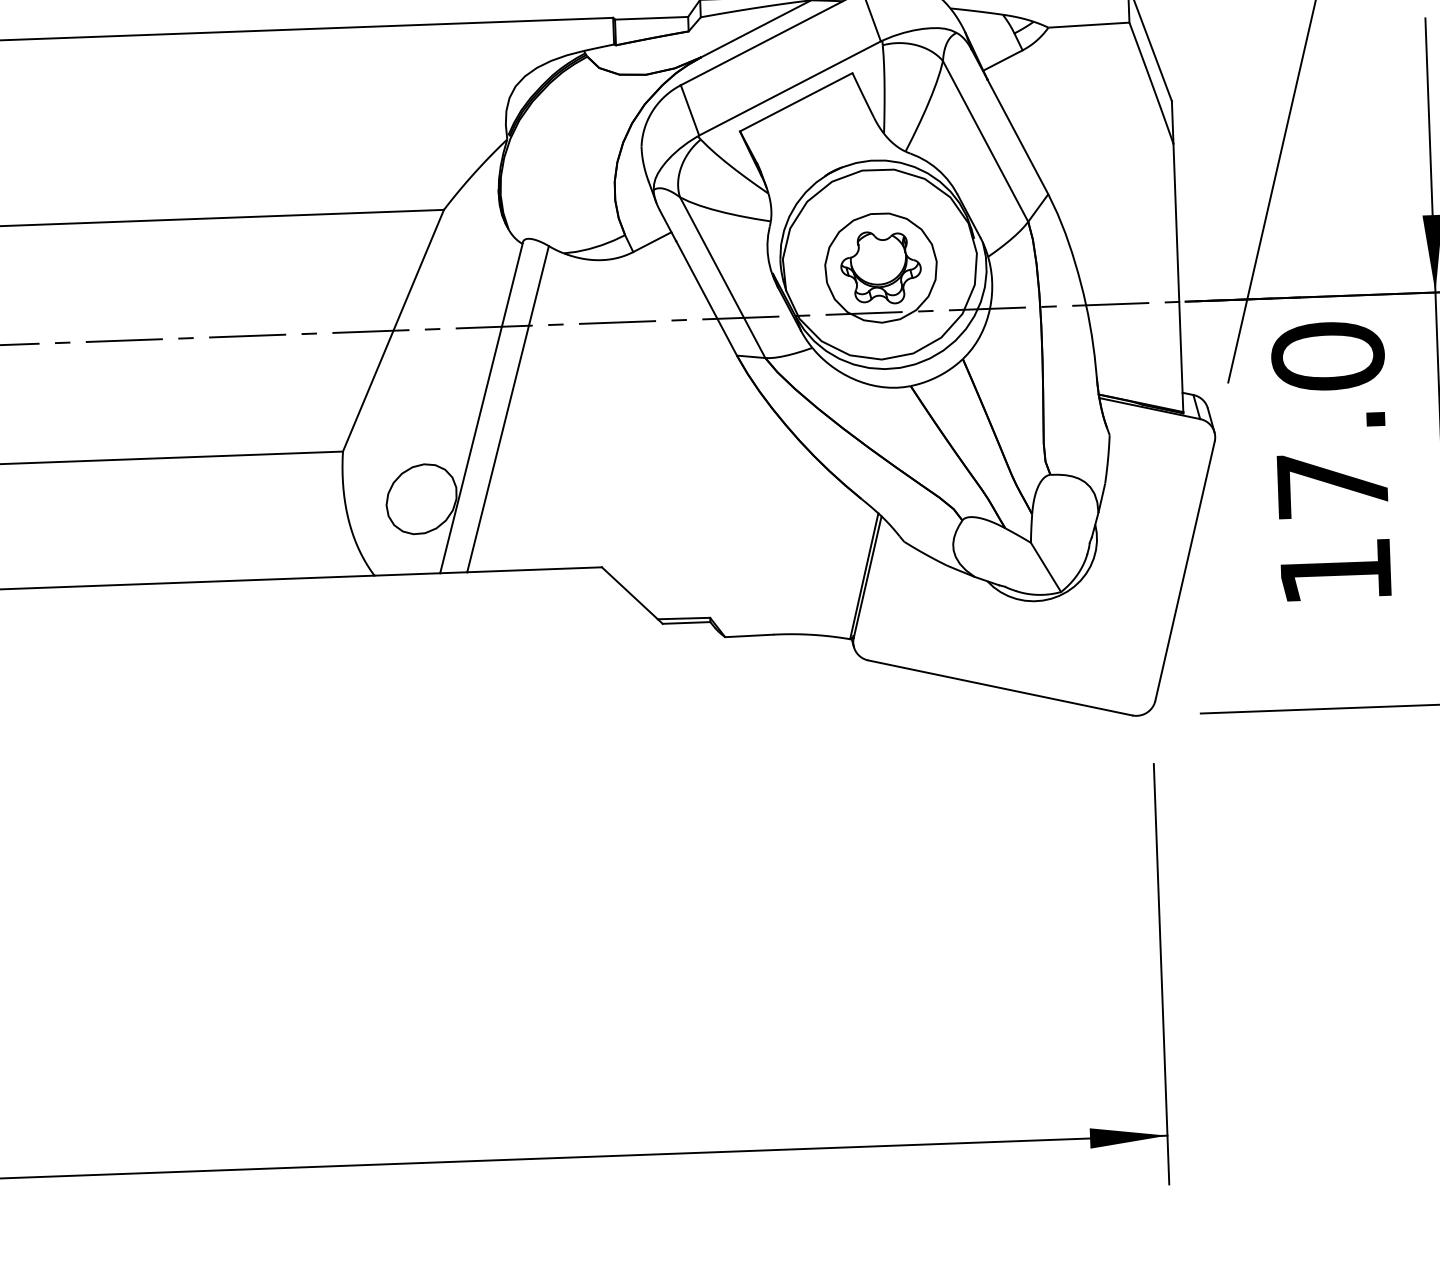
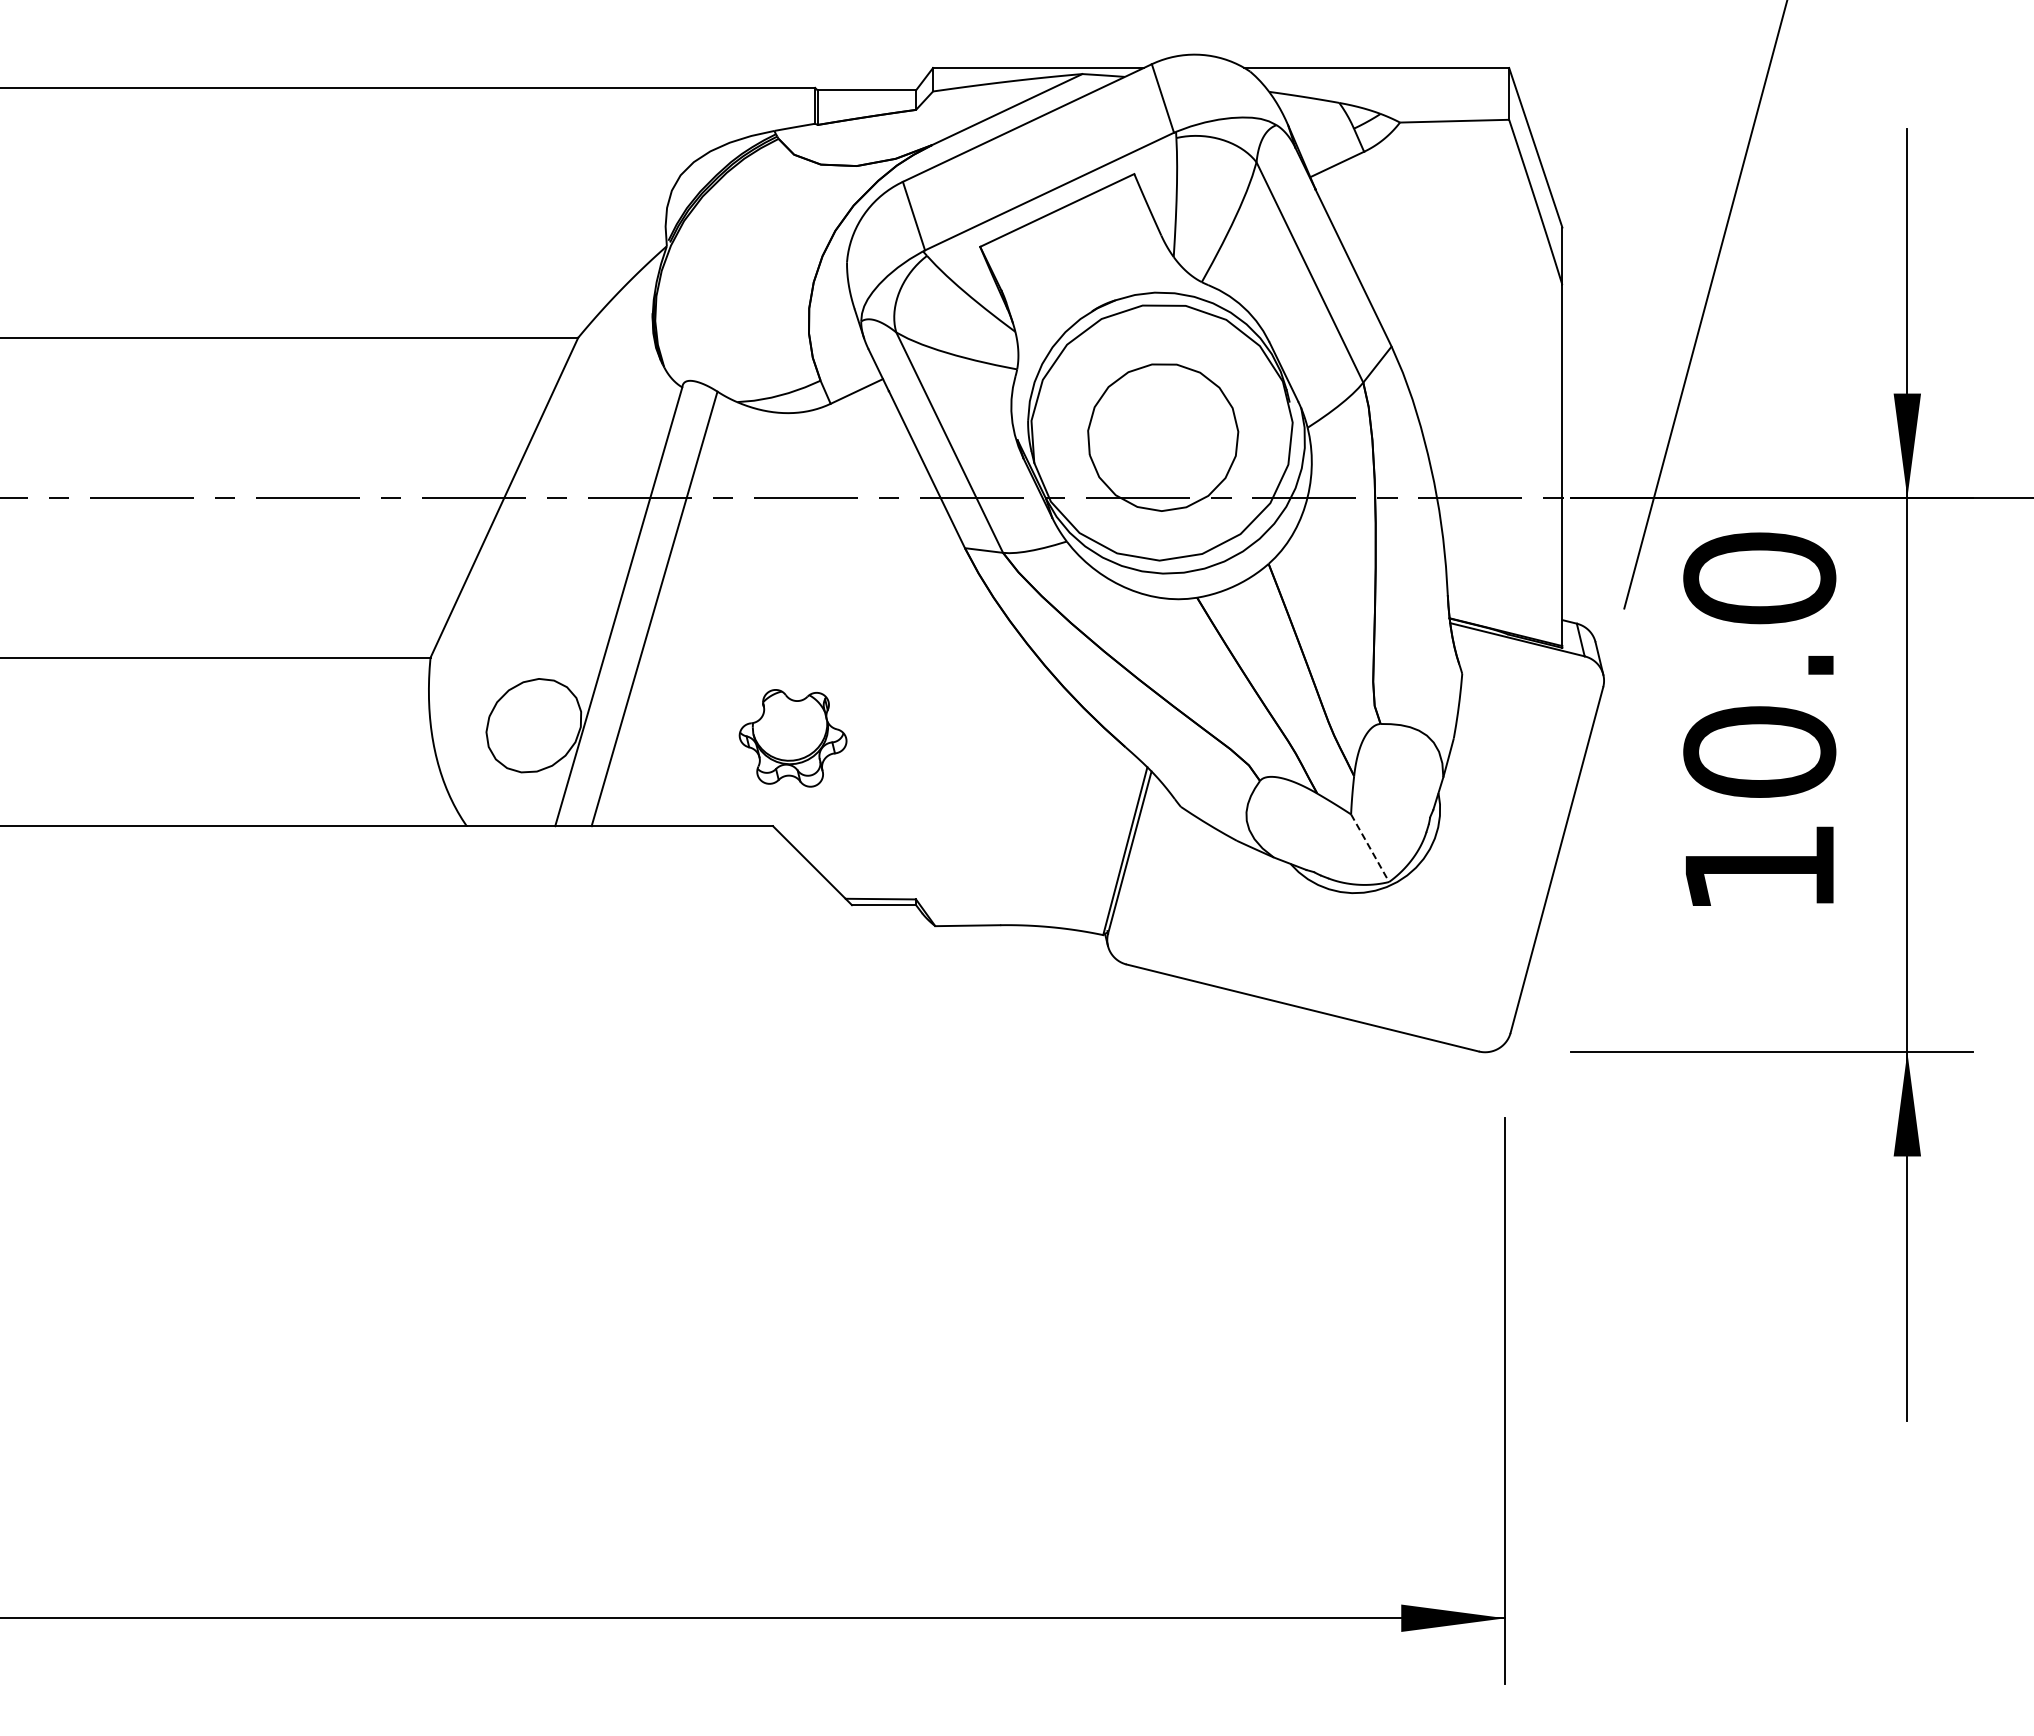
part: (880, 268) -> (792, 738), moved
text: (1332, 484) -> (1759, 751), 17.0 -> 10.0
line: (1046, 567) -> (1370, 848), solid -> dashed

